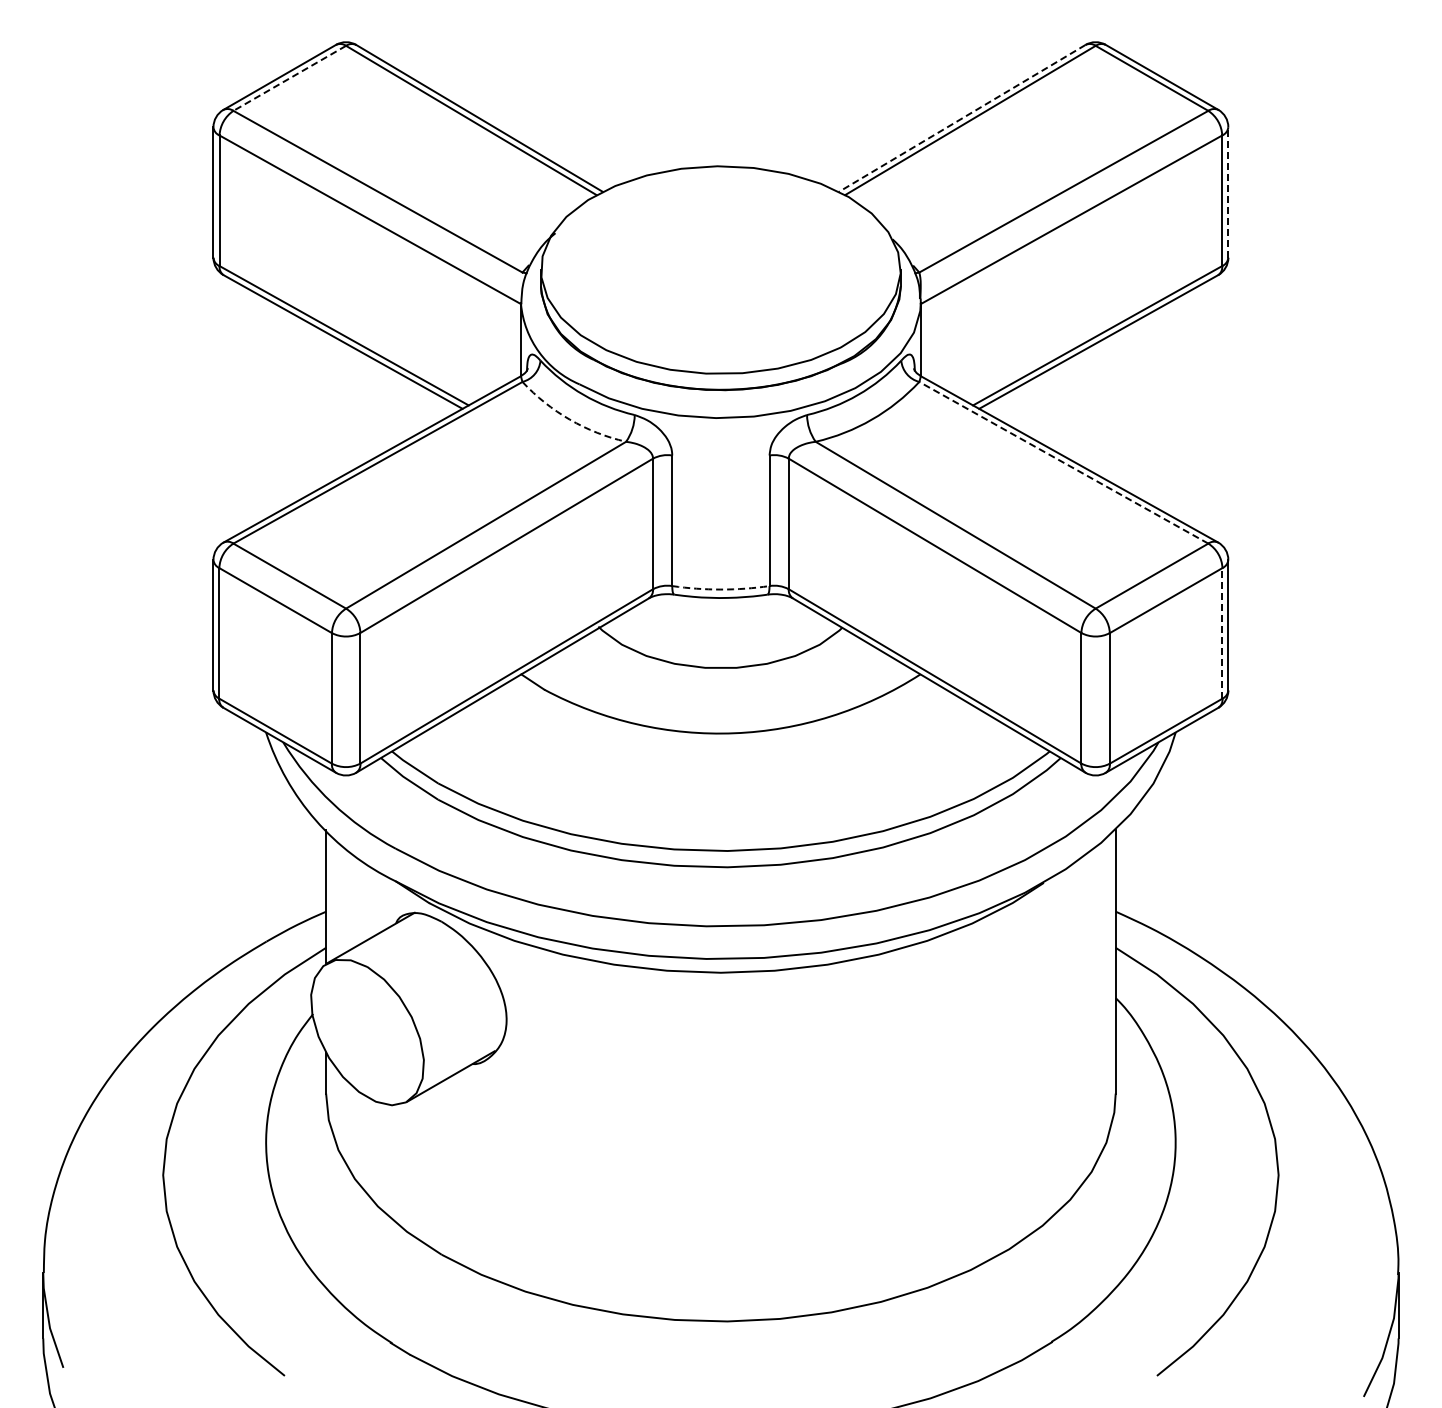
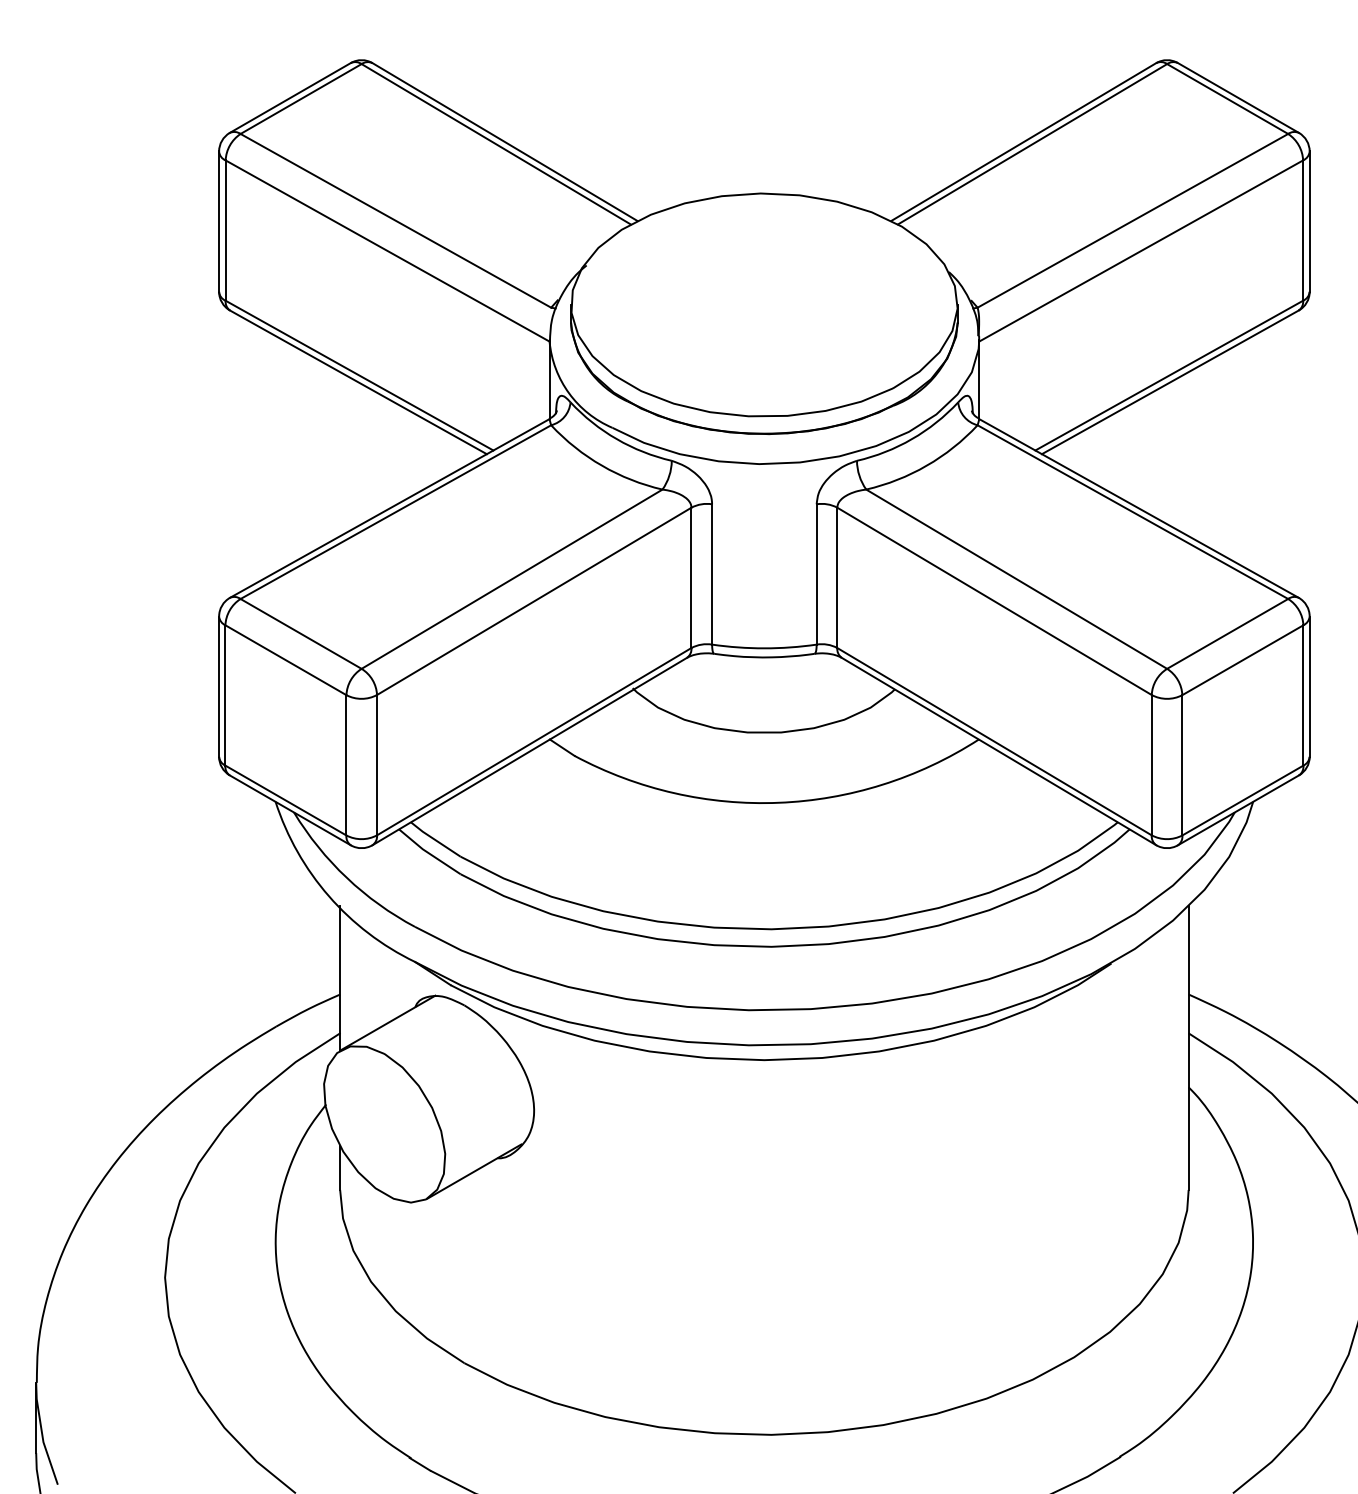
line: (289, 78) -> (300, 99), dashed -> solid
line: (961, 118) -> (1022, 142), dashed -> solid
line: (1228, 191) -> (1309, 220), dashed -> solid
arc: (569, 419) -> (601, 465), dashed -> solid
line: (1063, 462) -> (1132, 511), dashed -> solid
arc: (720, 589) -> (763, 648), dashed -> solid
line: (1222, 632) -> (1303, 694), dashed -> solid

